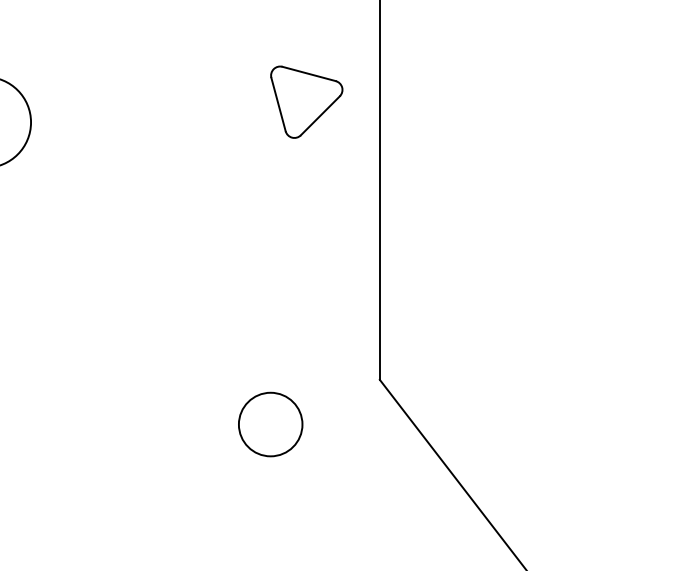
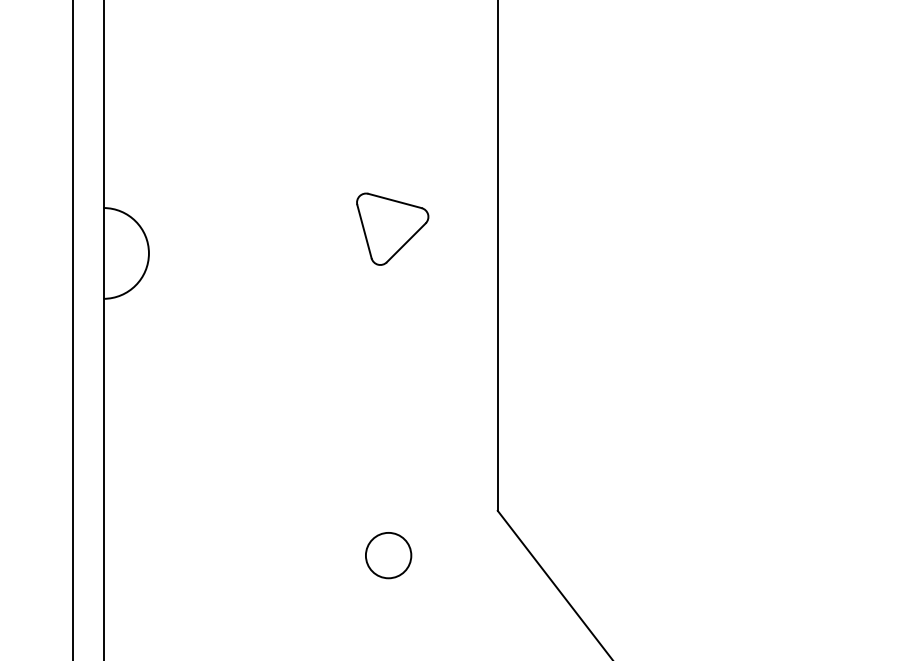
part: (306, 101) -> (392, 228), moved
circle: (270, 424) -> (388, 555), size x0.71

